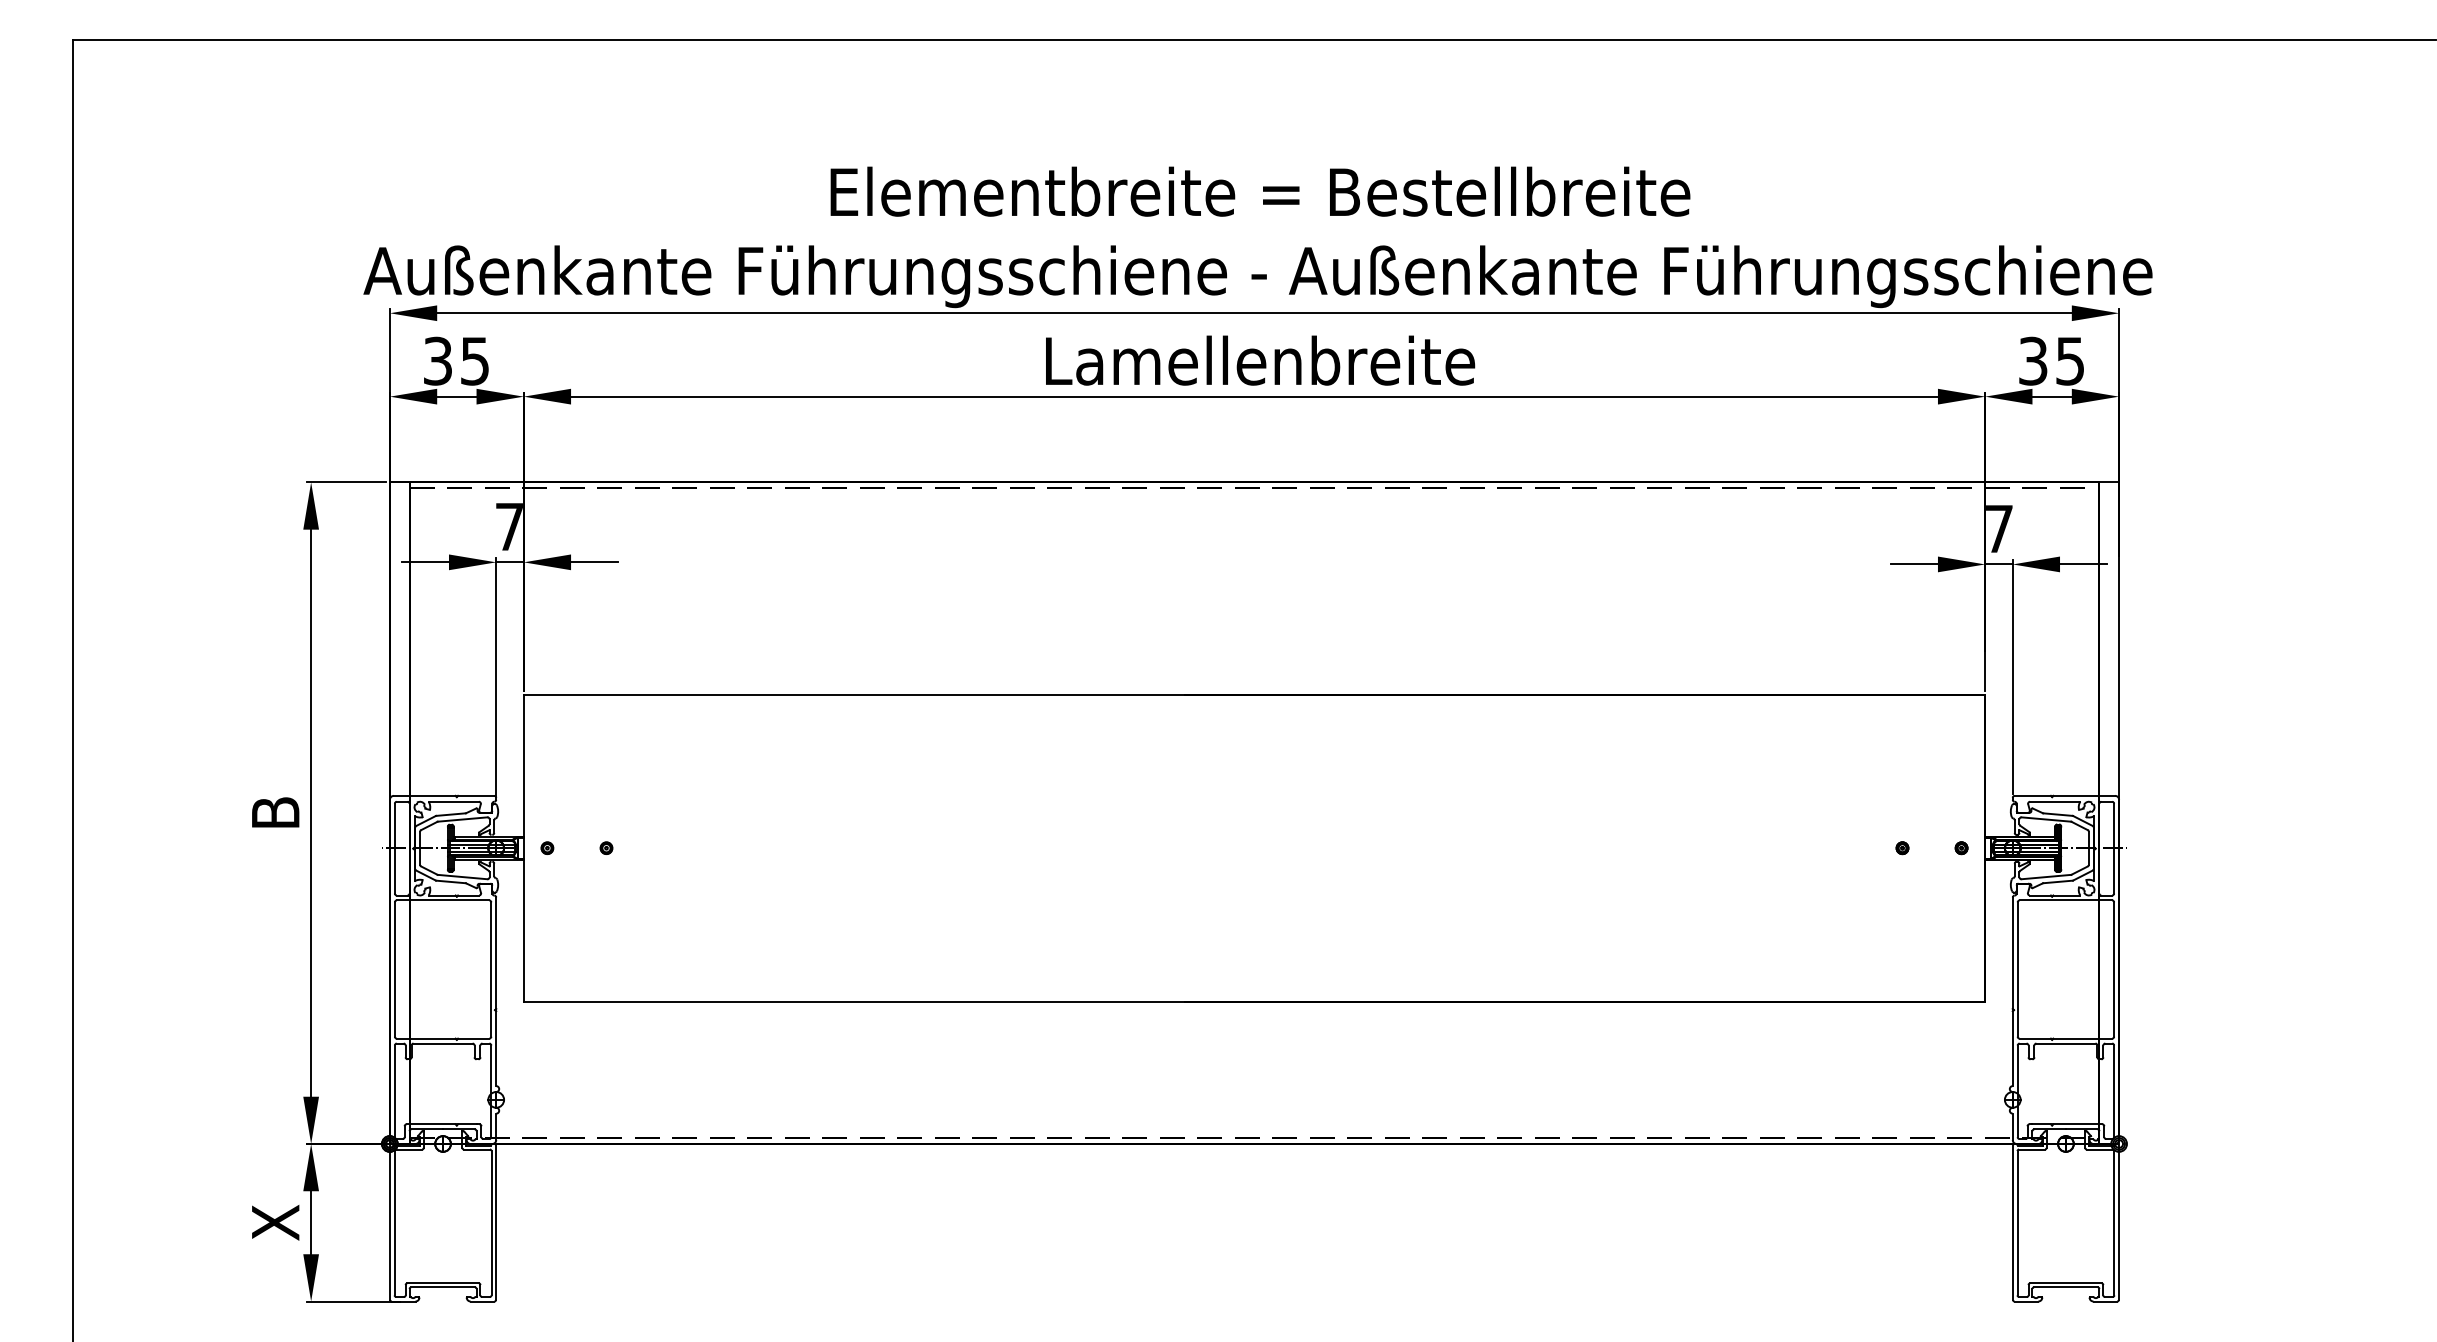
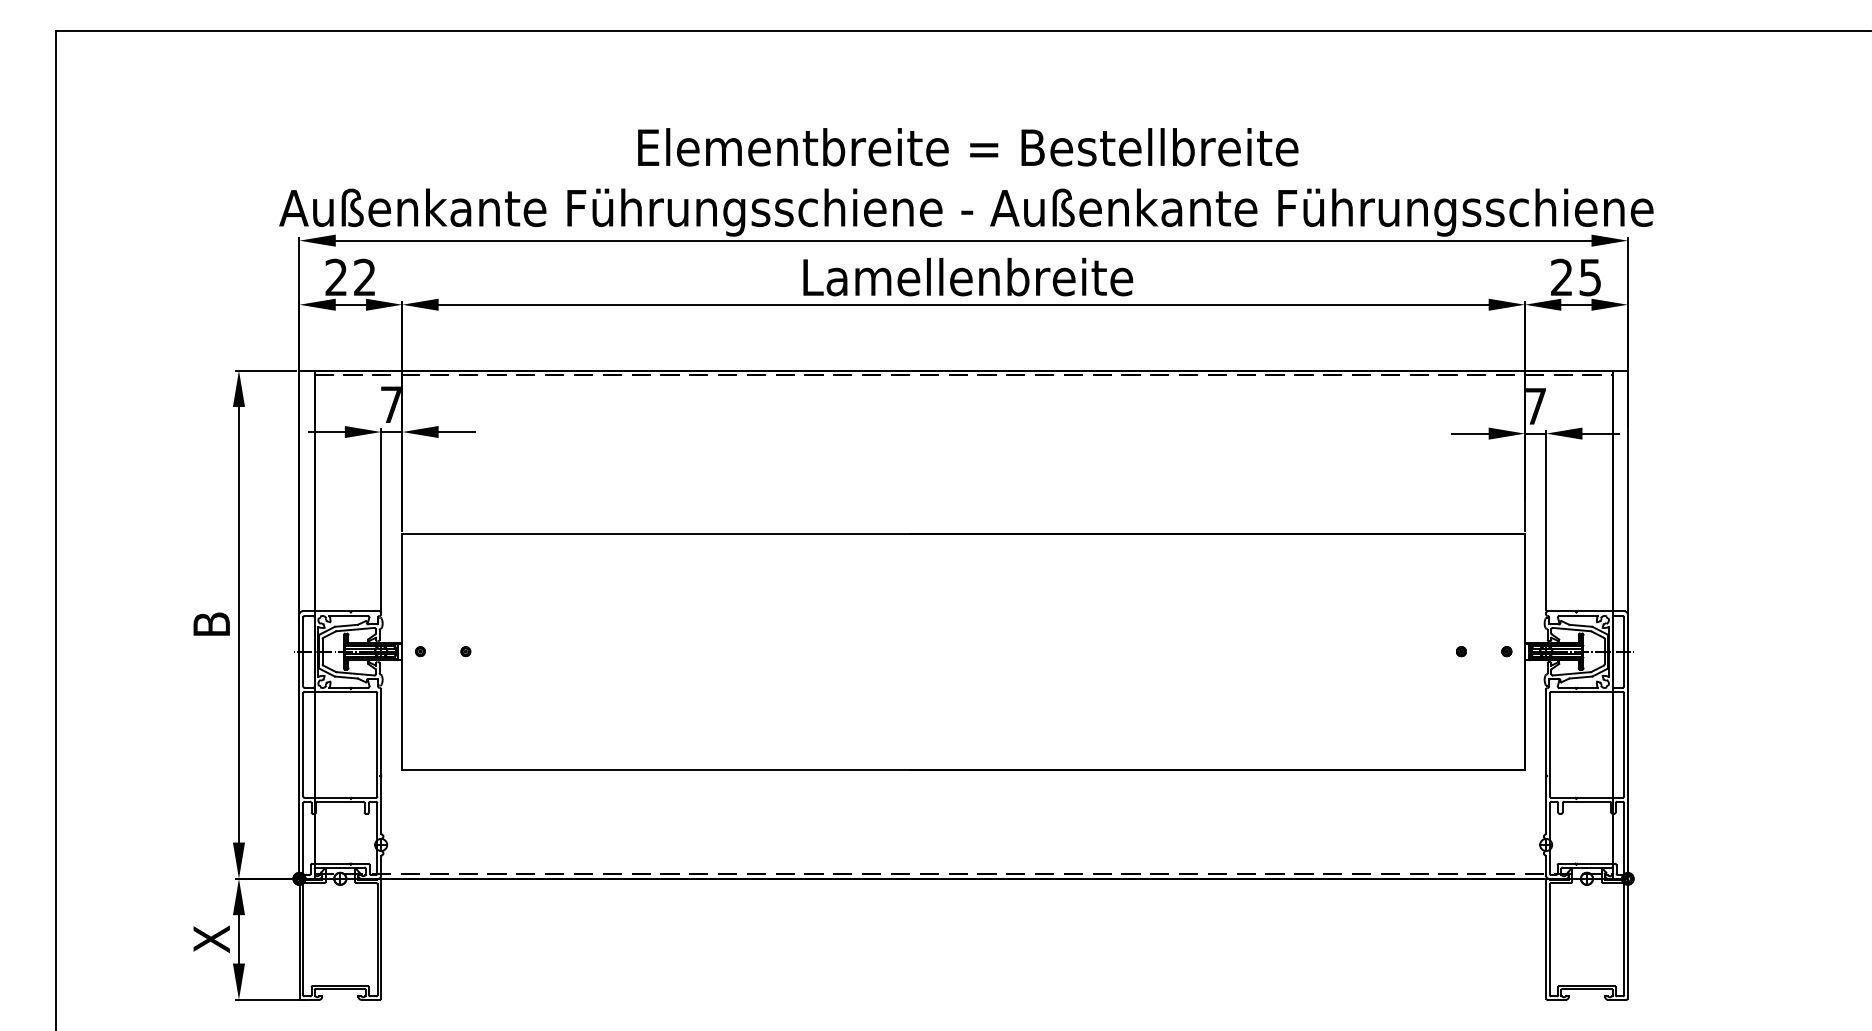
text: (455, 360) -> (349, 276), 35 -> 22
text: (2033, 361) -> (1562, 277), 35 -> 25

